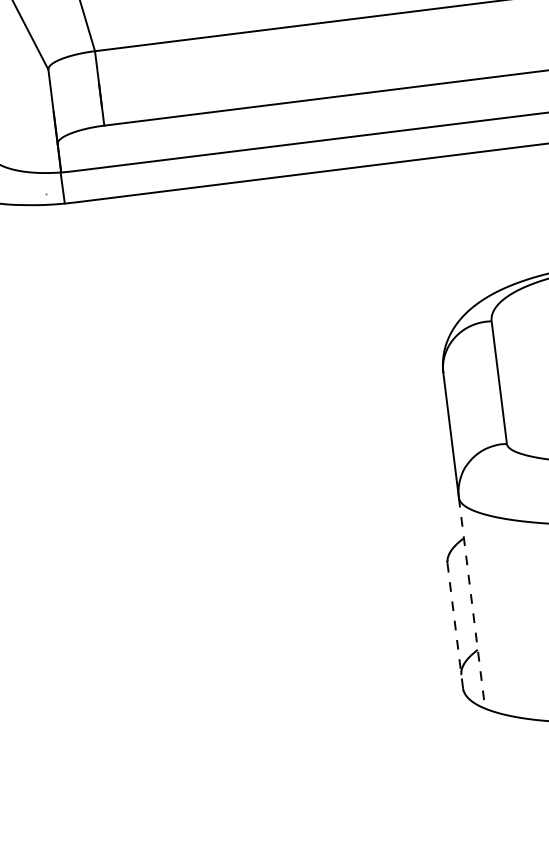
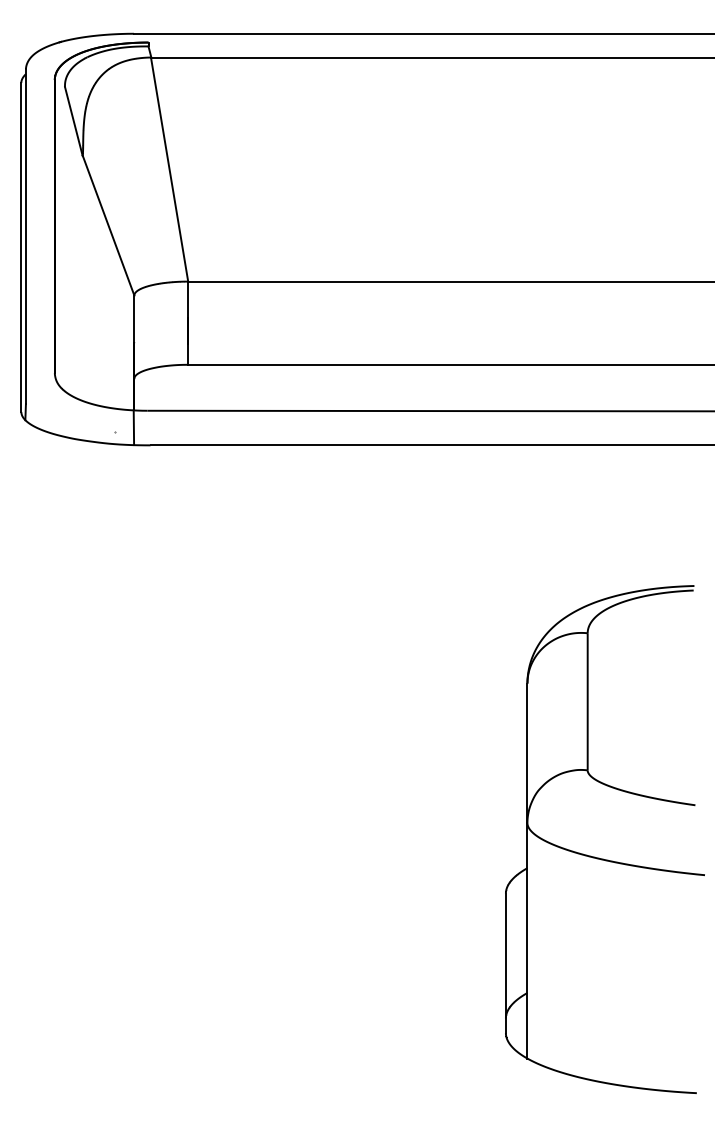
line: (472, 602) -> (527, 940), dashed -> solid
line: (454, 625) -> (505, 963), dashed -> solid

